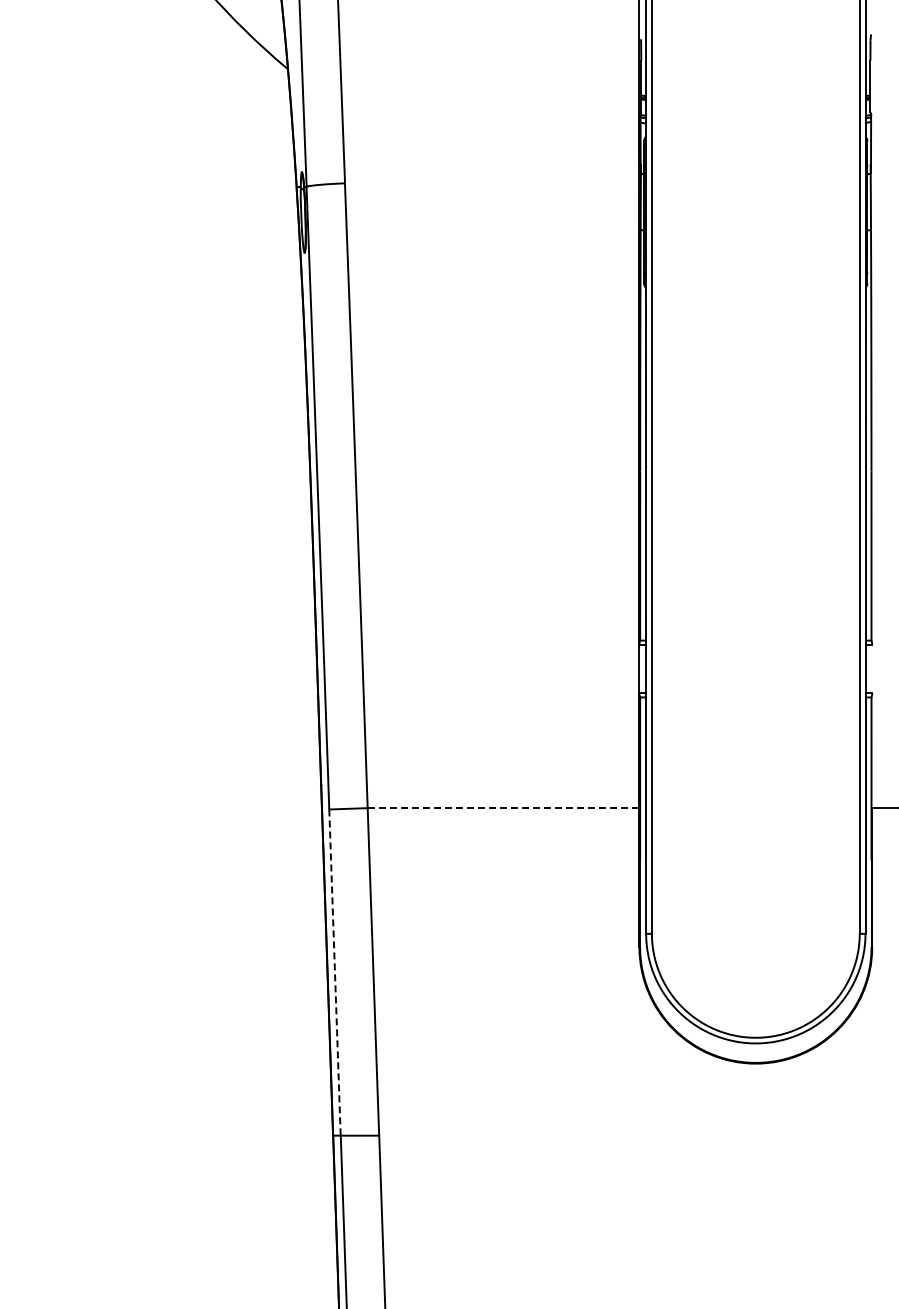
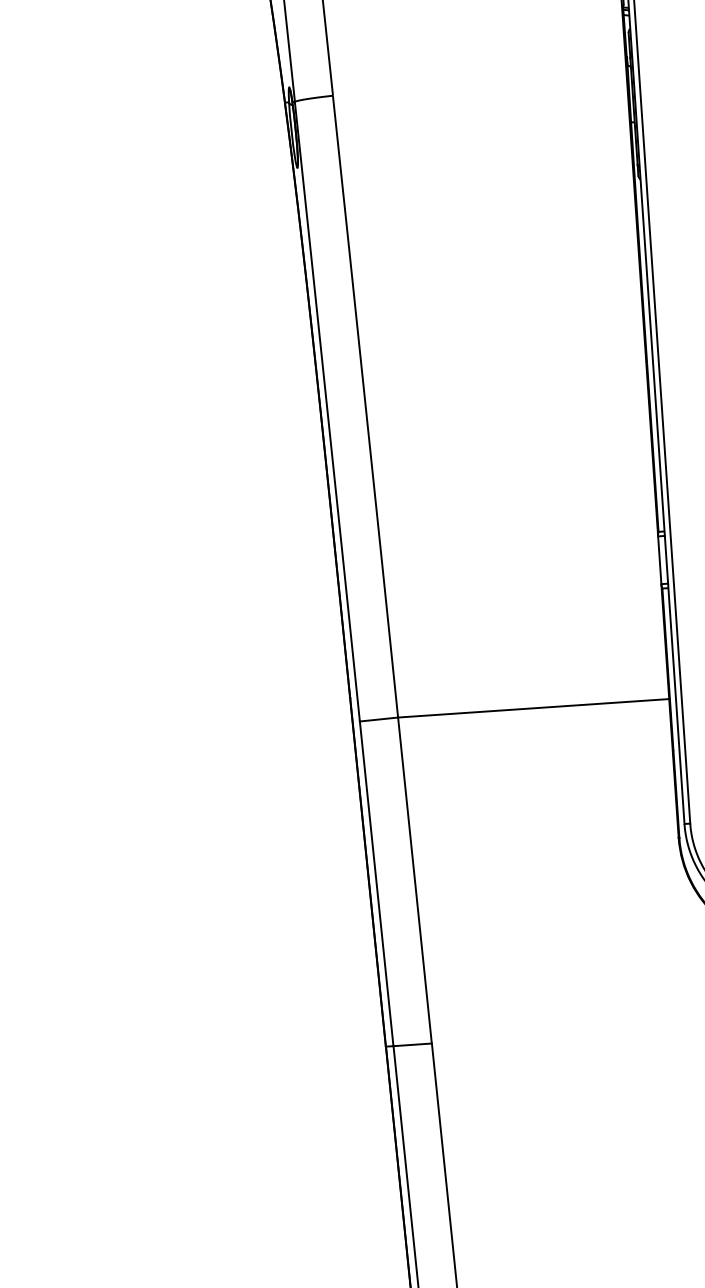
line: (503, 808) -> (533, 708), dashed -> solid
line: (335, 973) -> (377, 884), dashed -> solid

